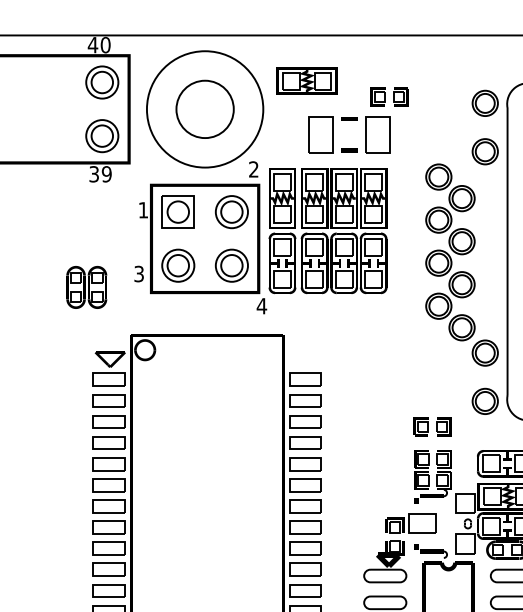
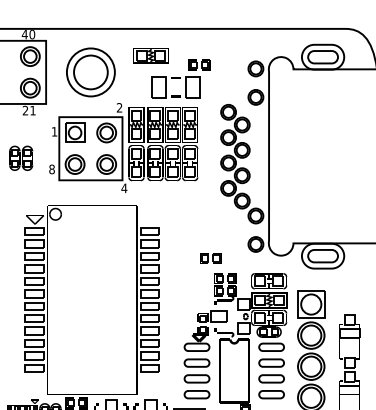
circle: (204, 109) -> (90, 72), size x0.7
text: (99, 173) -> (28, 110), 39 -> 21
text: (138, 274) -> (51, 169), 3 -> 8
part: (87, 286) -> (21, 157), moved
part: (431, 426) -> (210, 258), moved

